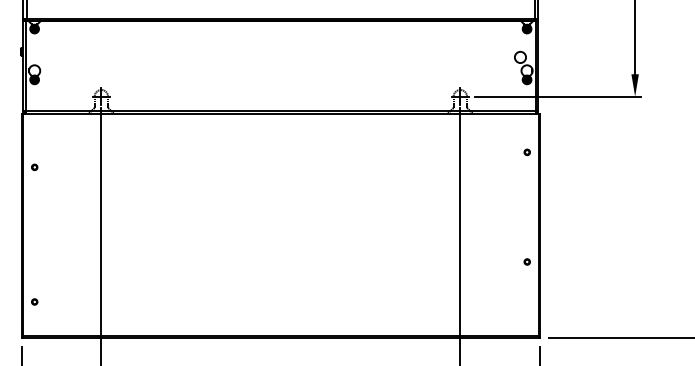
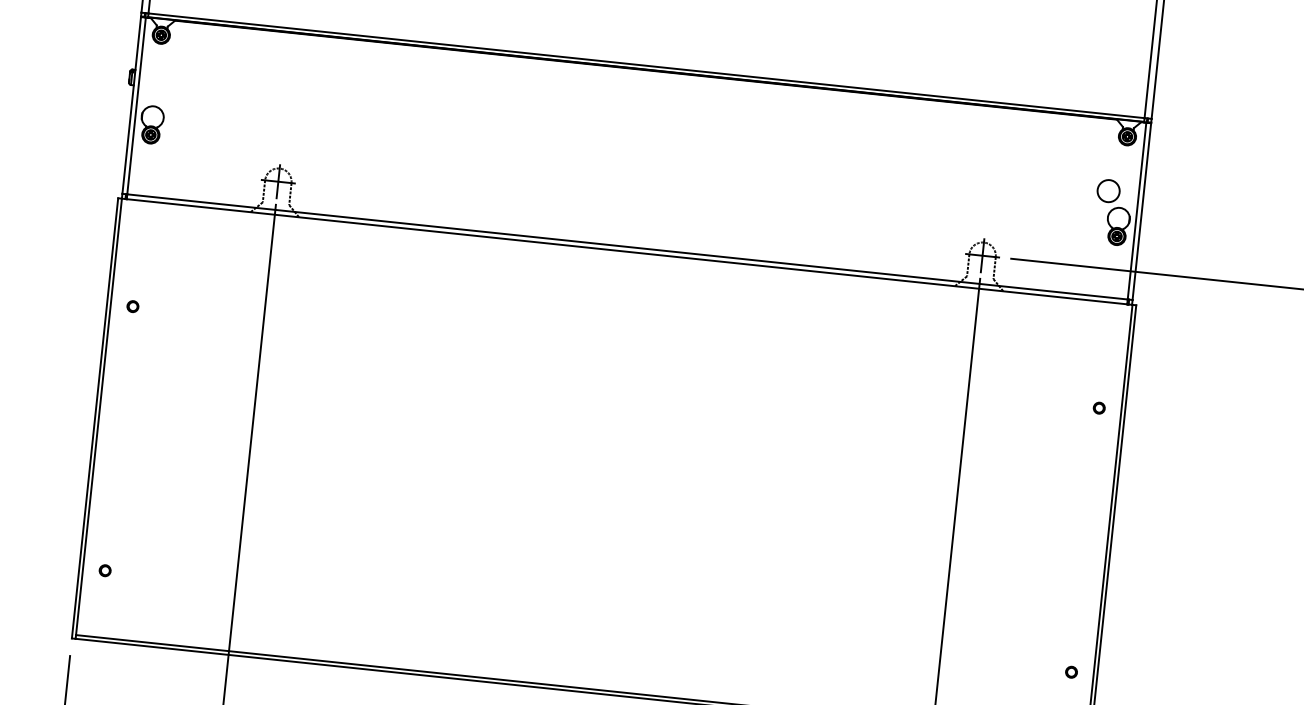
part: (526, 152) -> (1097, 408), moved
part: (526, 261) -> (1070, 671), moved

